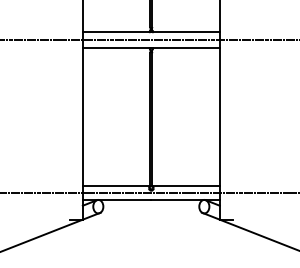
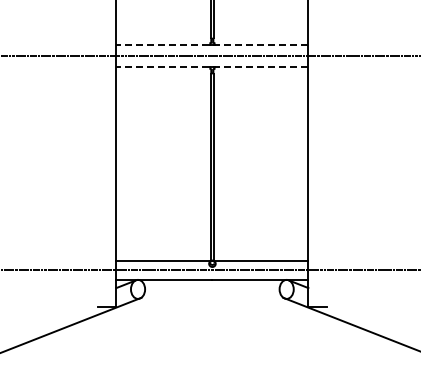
line: (150, 31) -> (211, 44), solid -> dashed
line: (150, 48) -> (211, 67), solid -> dashed

